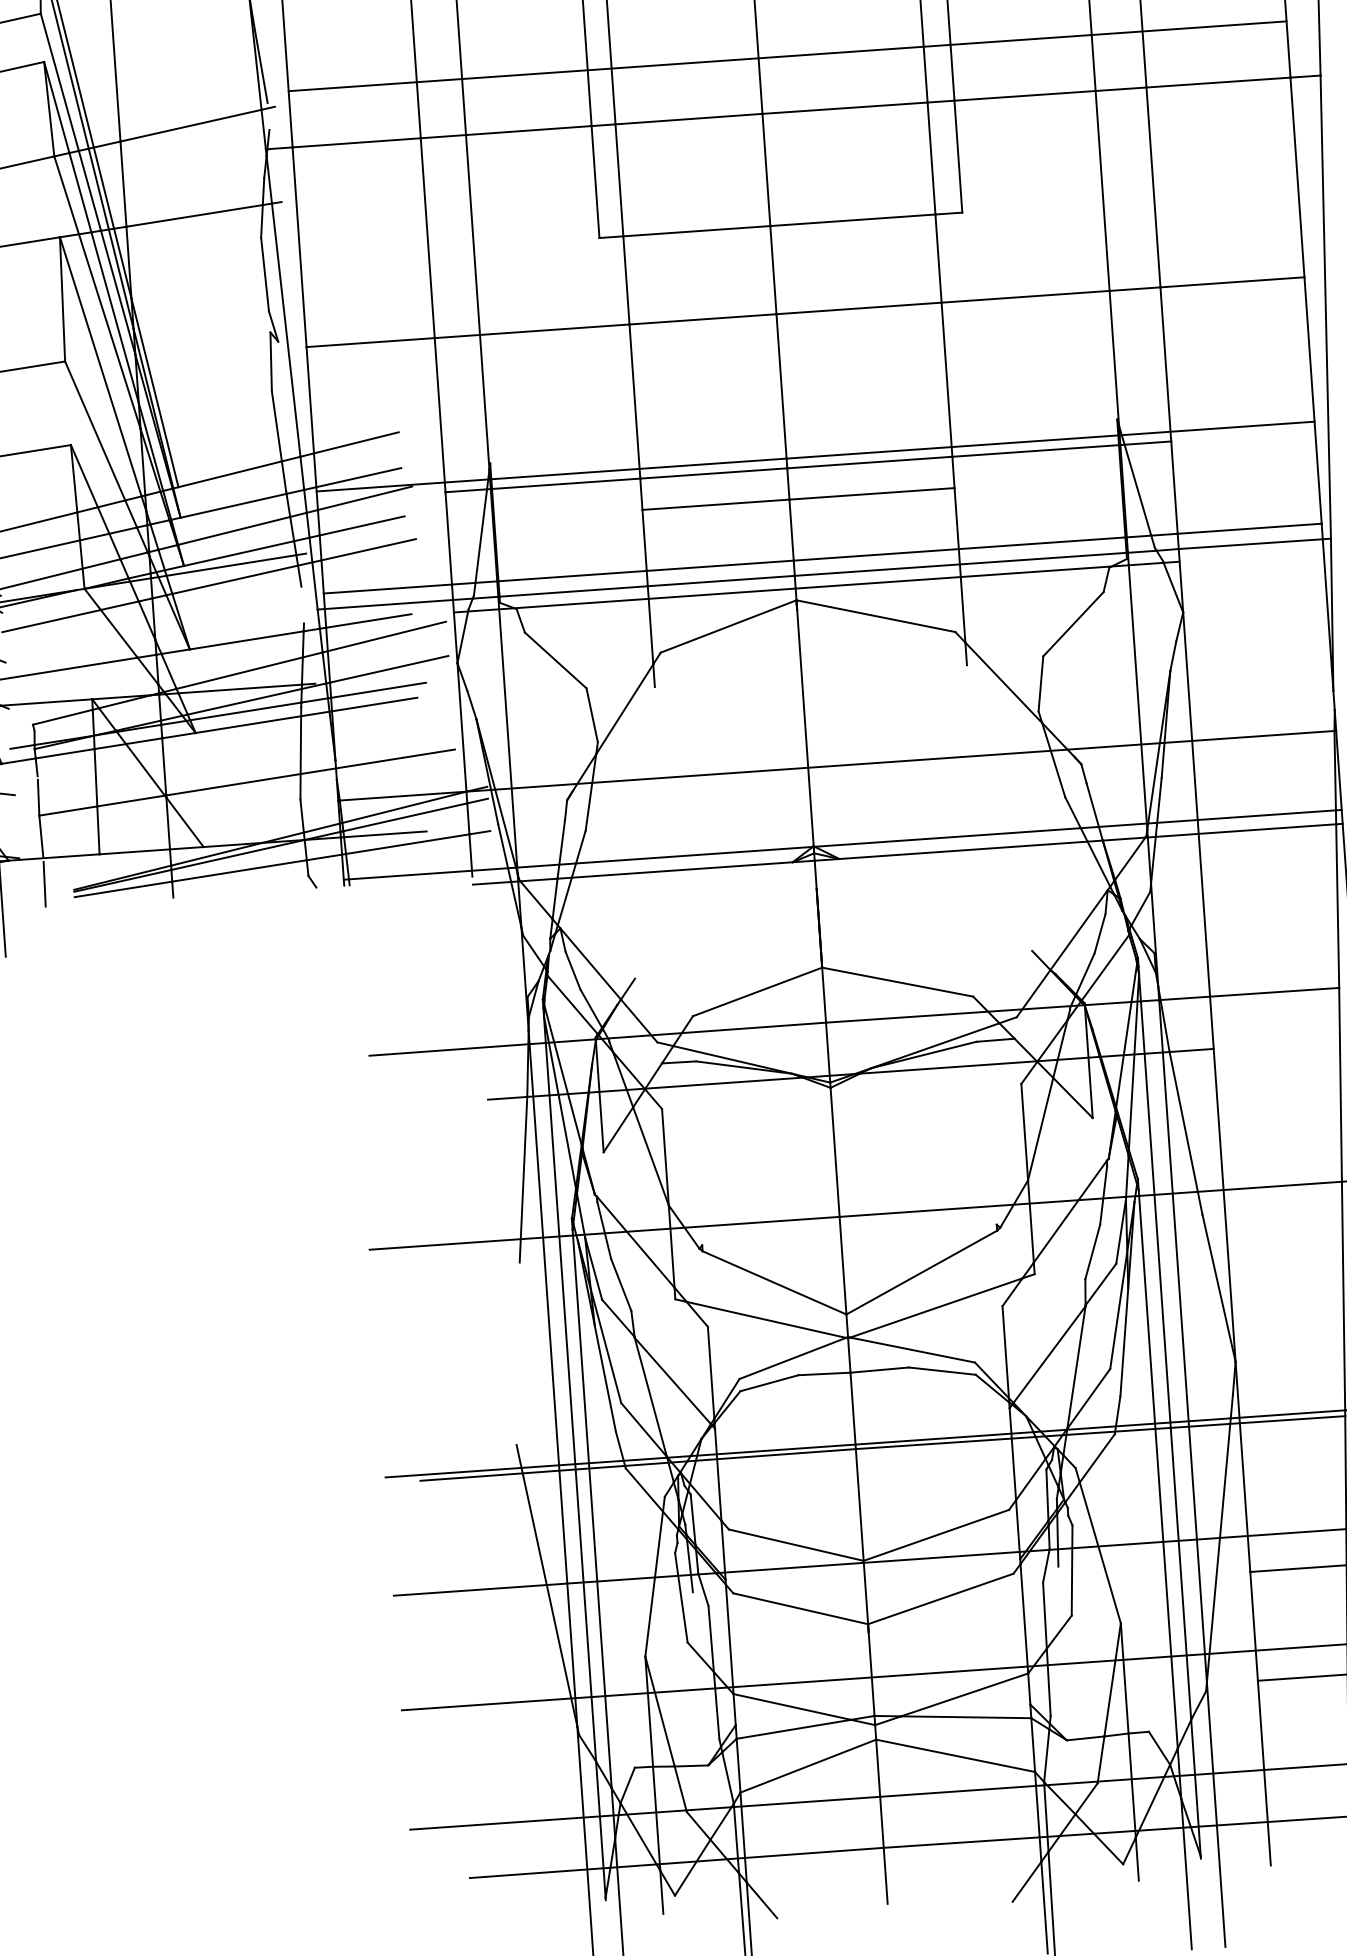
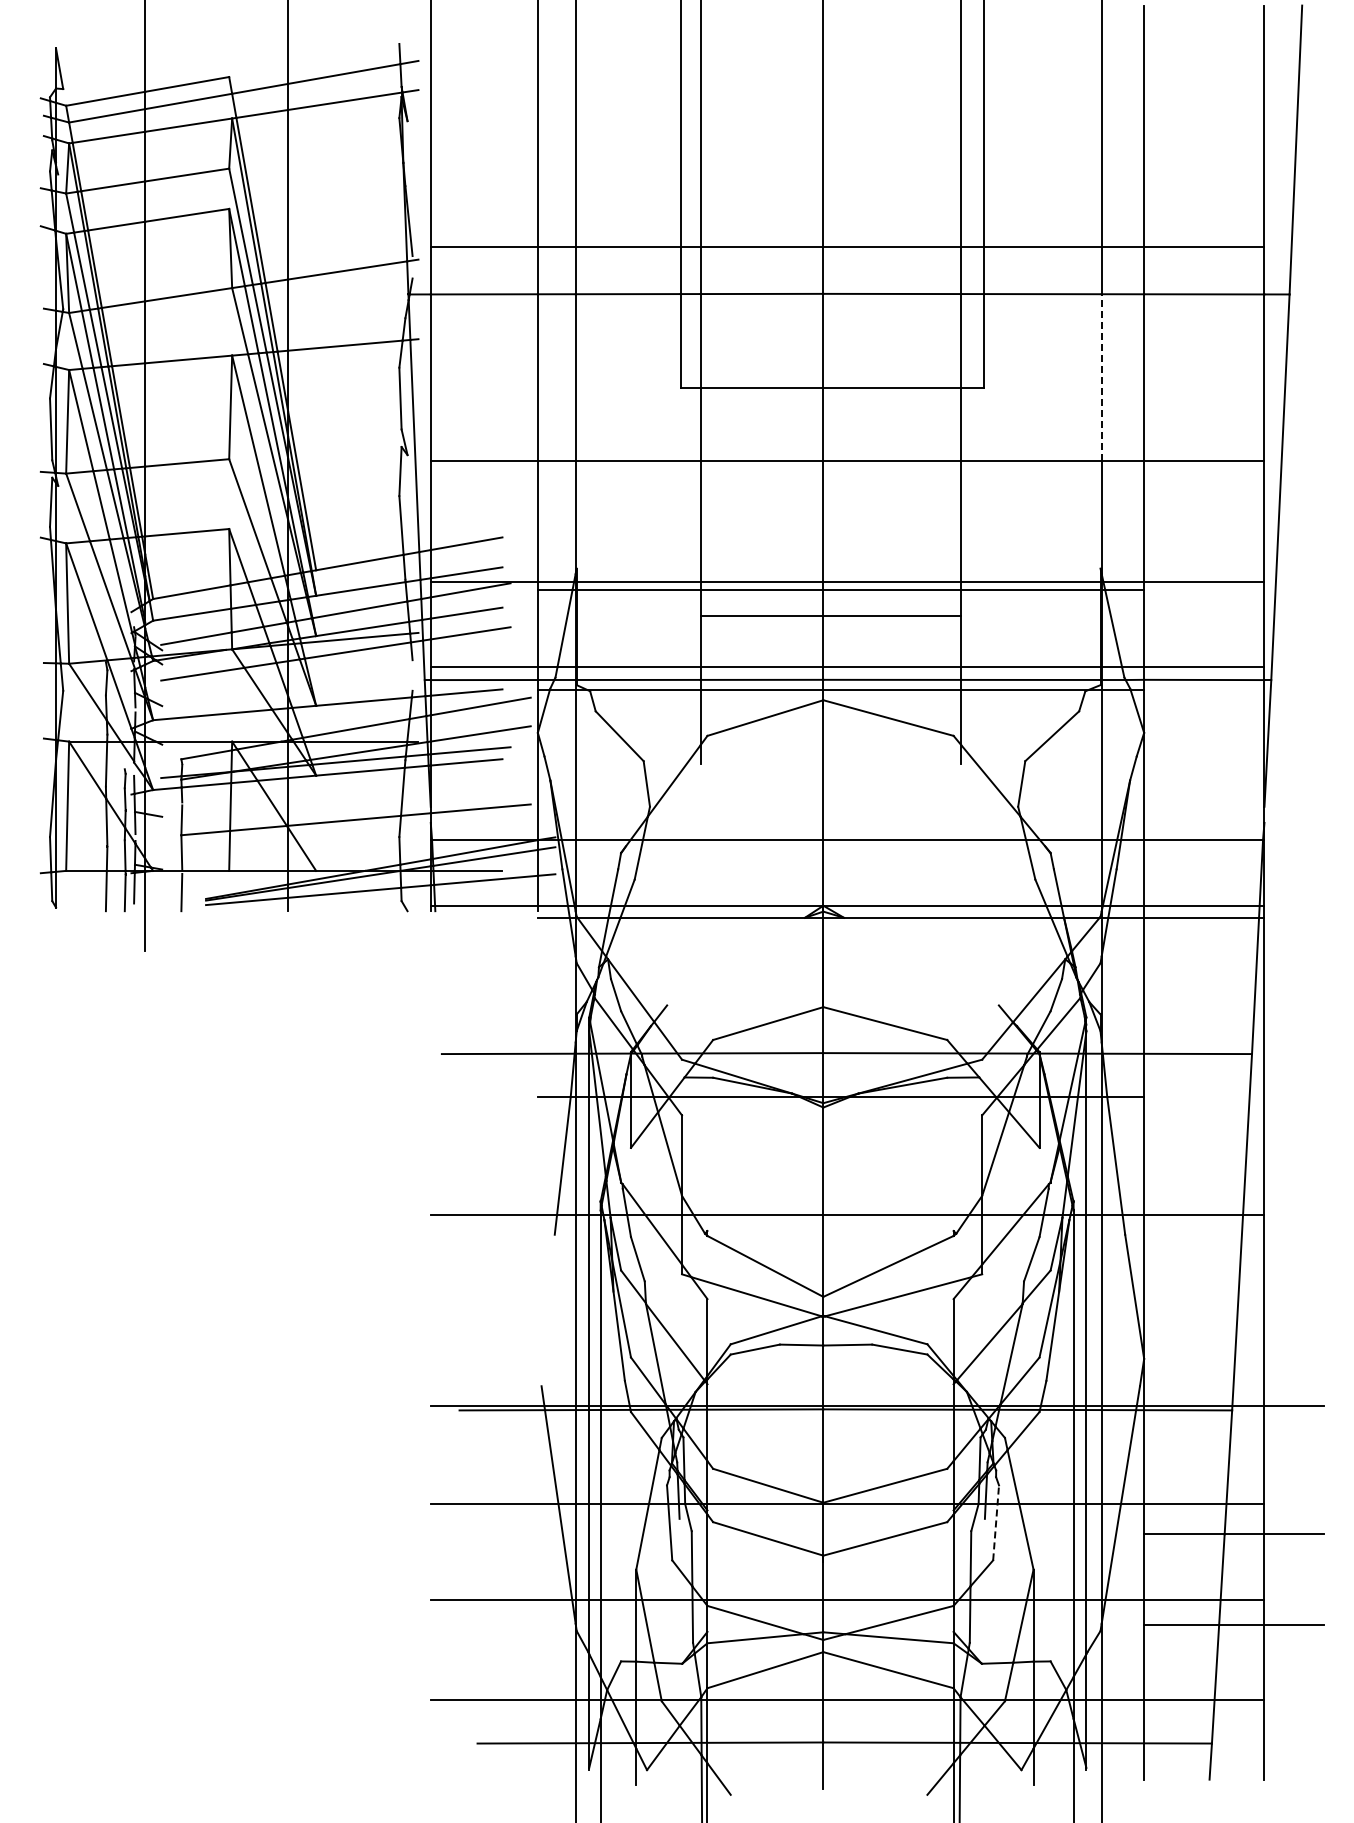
line: (1102, 190) -> (1101, 377), solid -> dashed
line: (1072, 1570) -> (996, 1522), solid -> dashed

